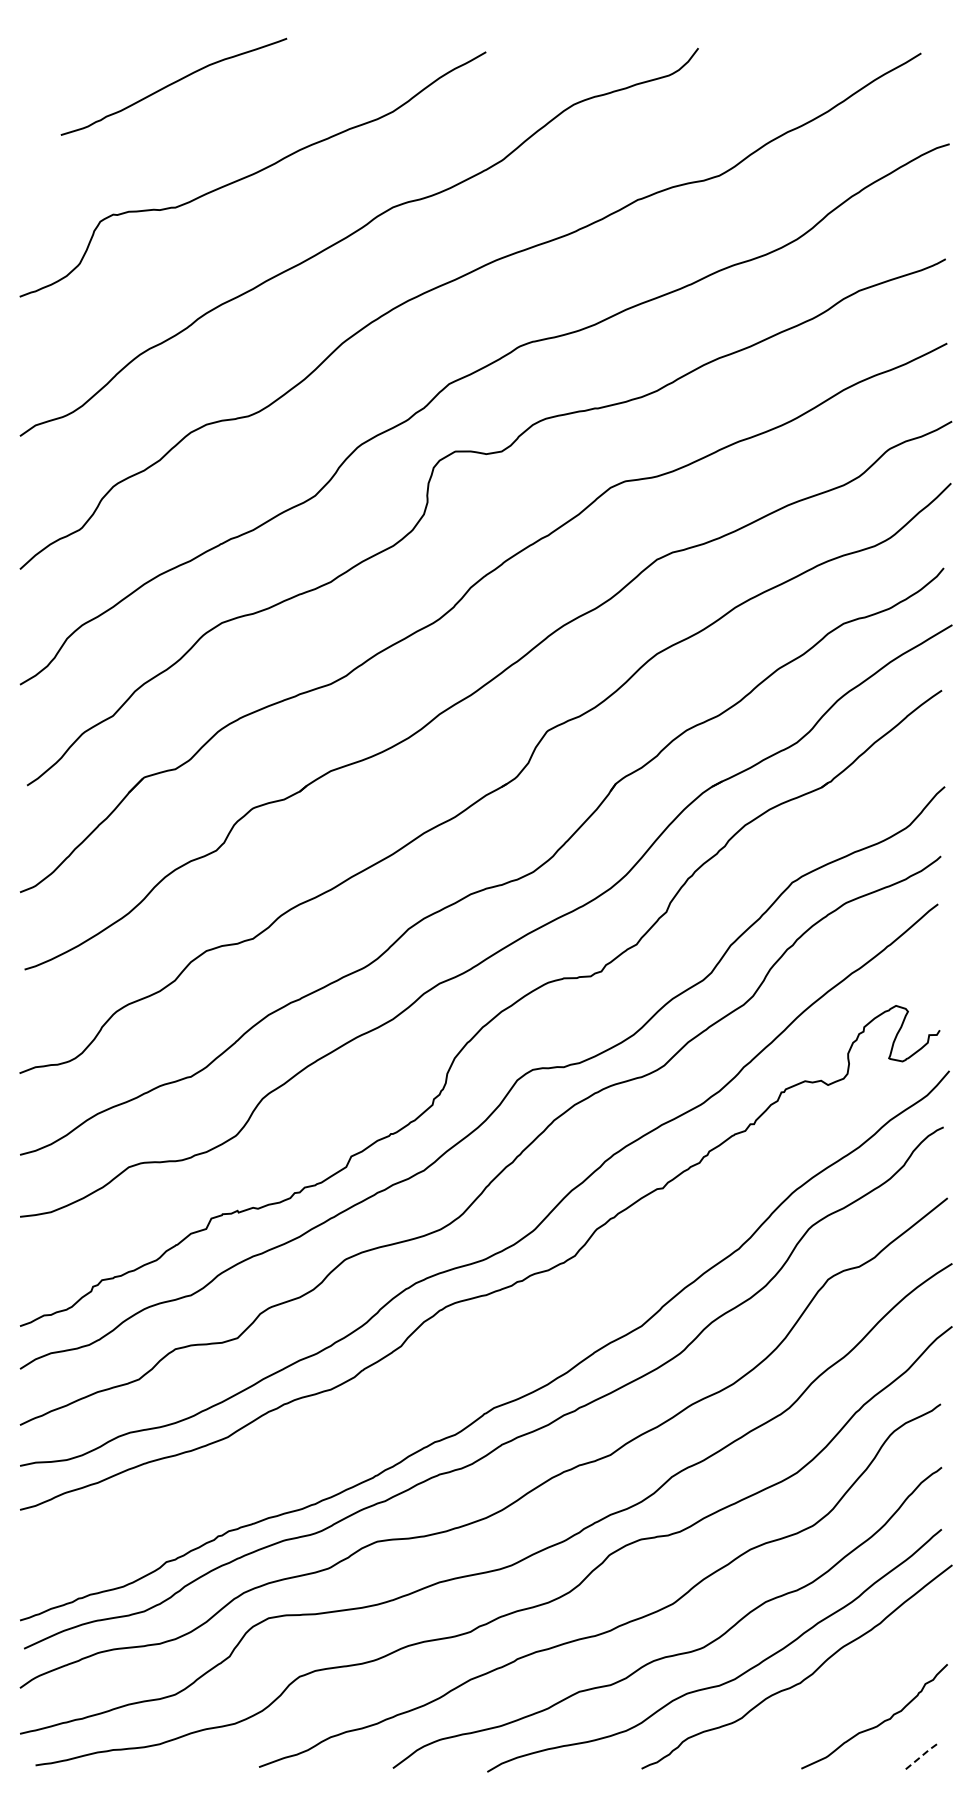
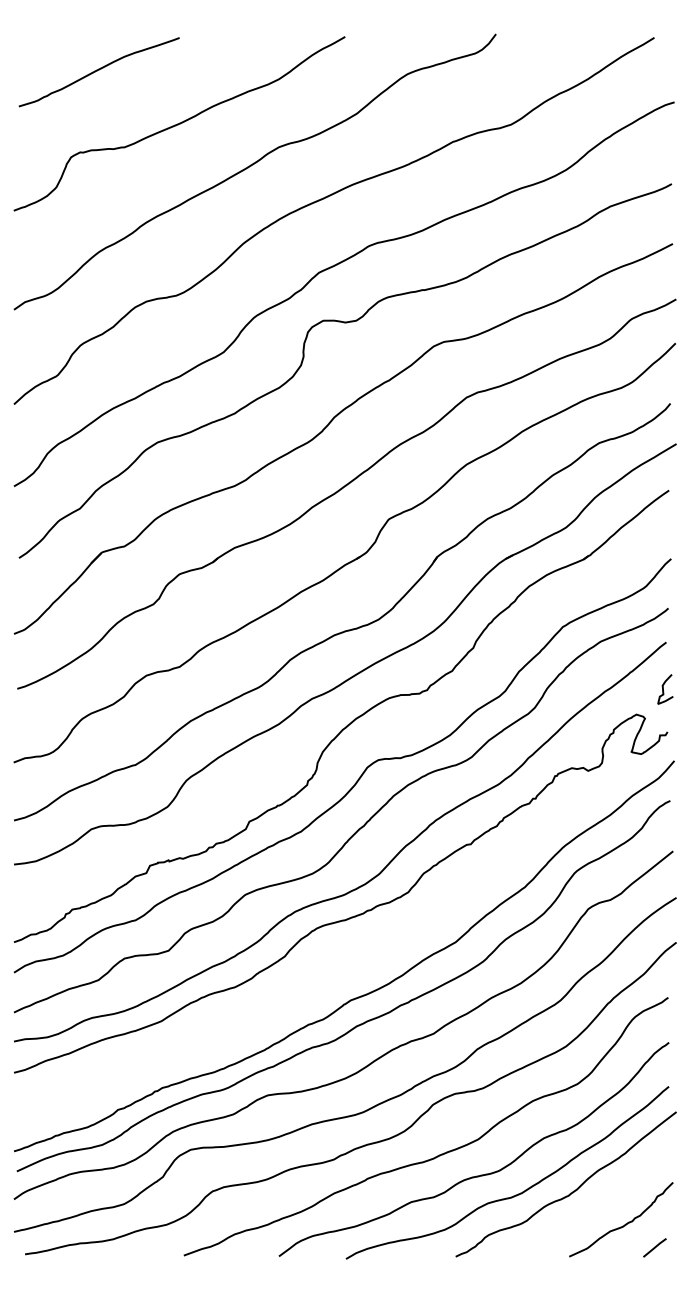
curve: (173, 84) -> (98, 70), moved
curve: (934, 970) -> (663, 689), added
line: (922, 1755) -> (655, 1247), dashed -> solid

